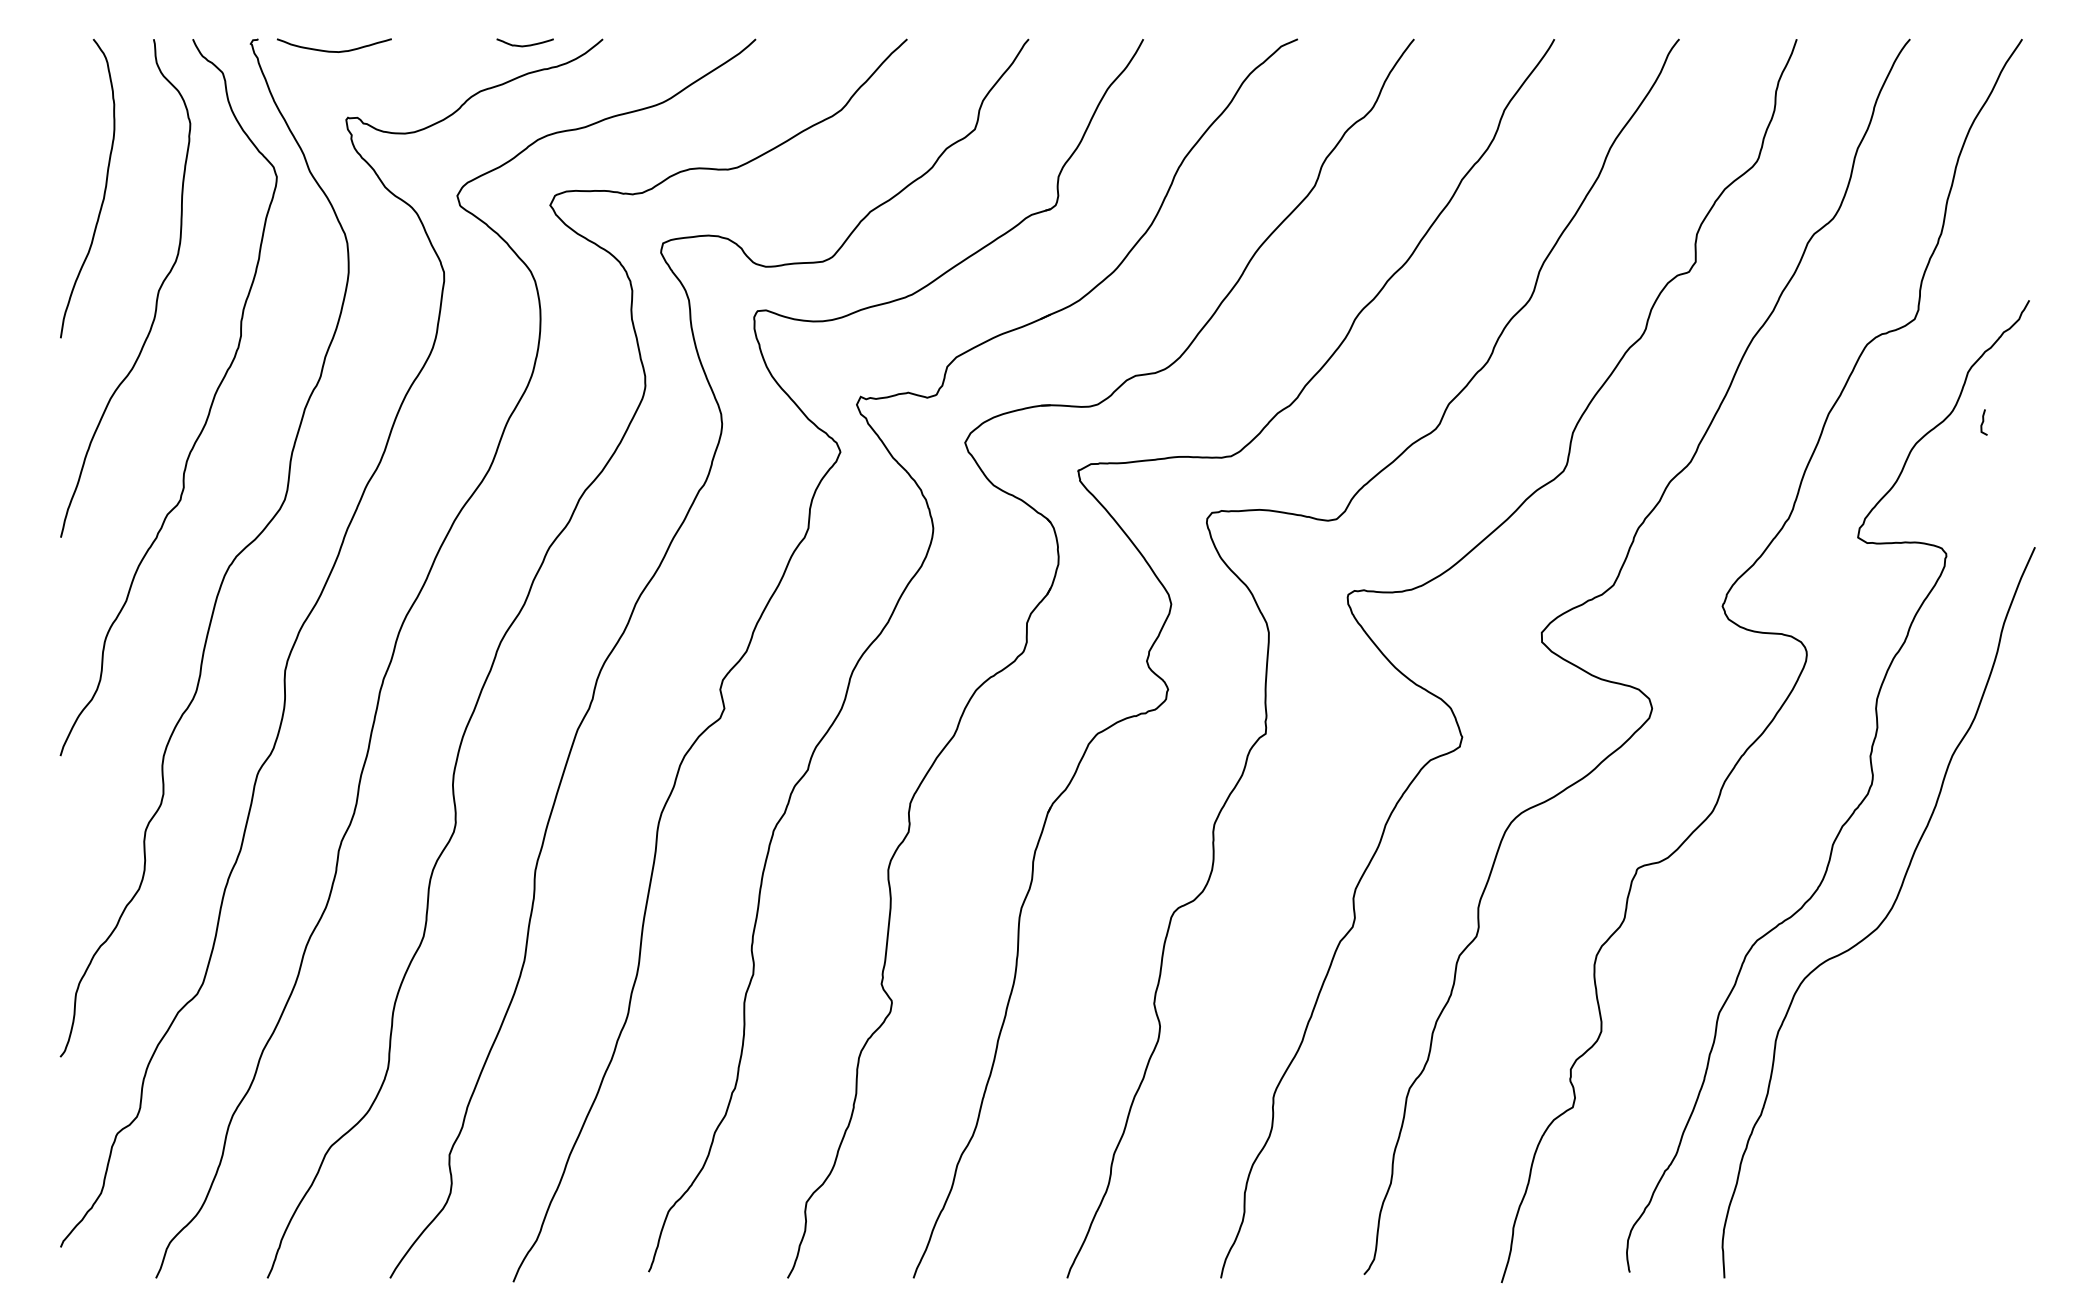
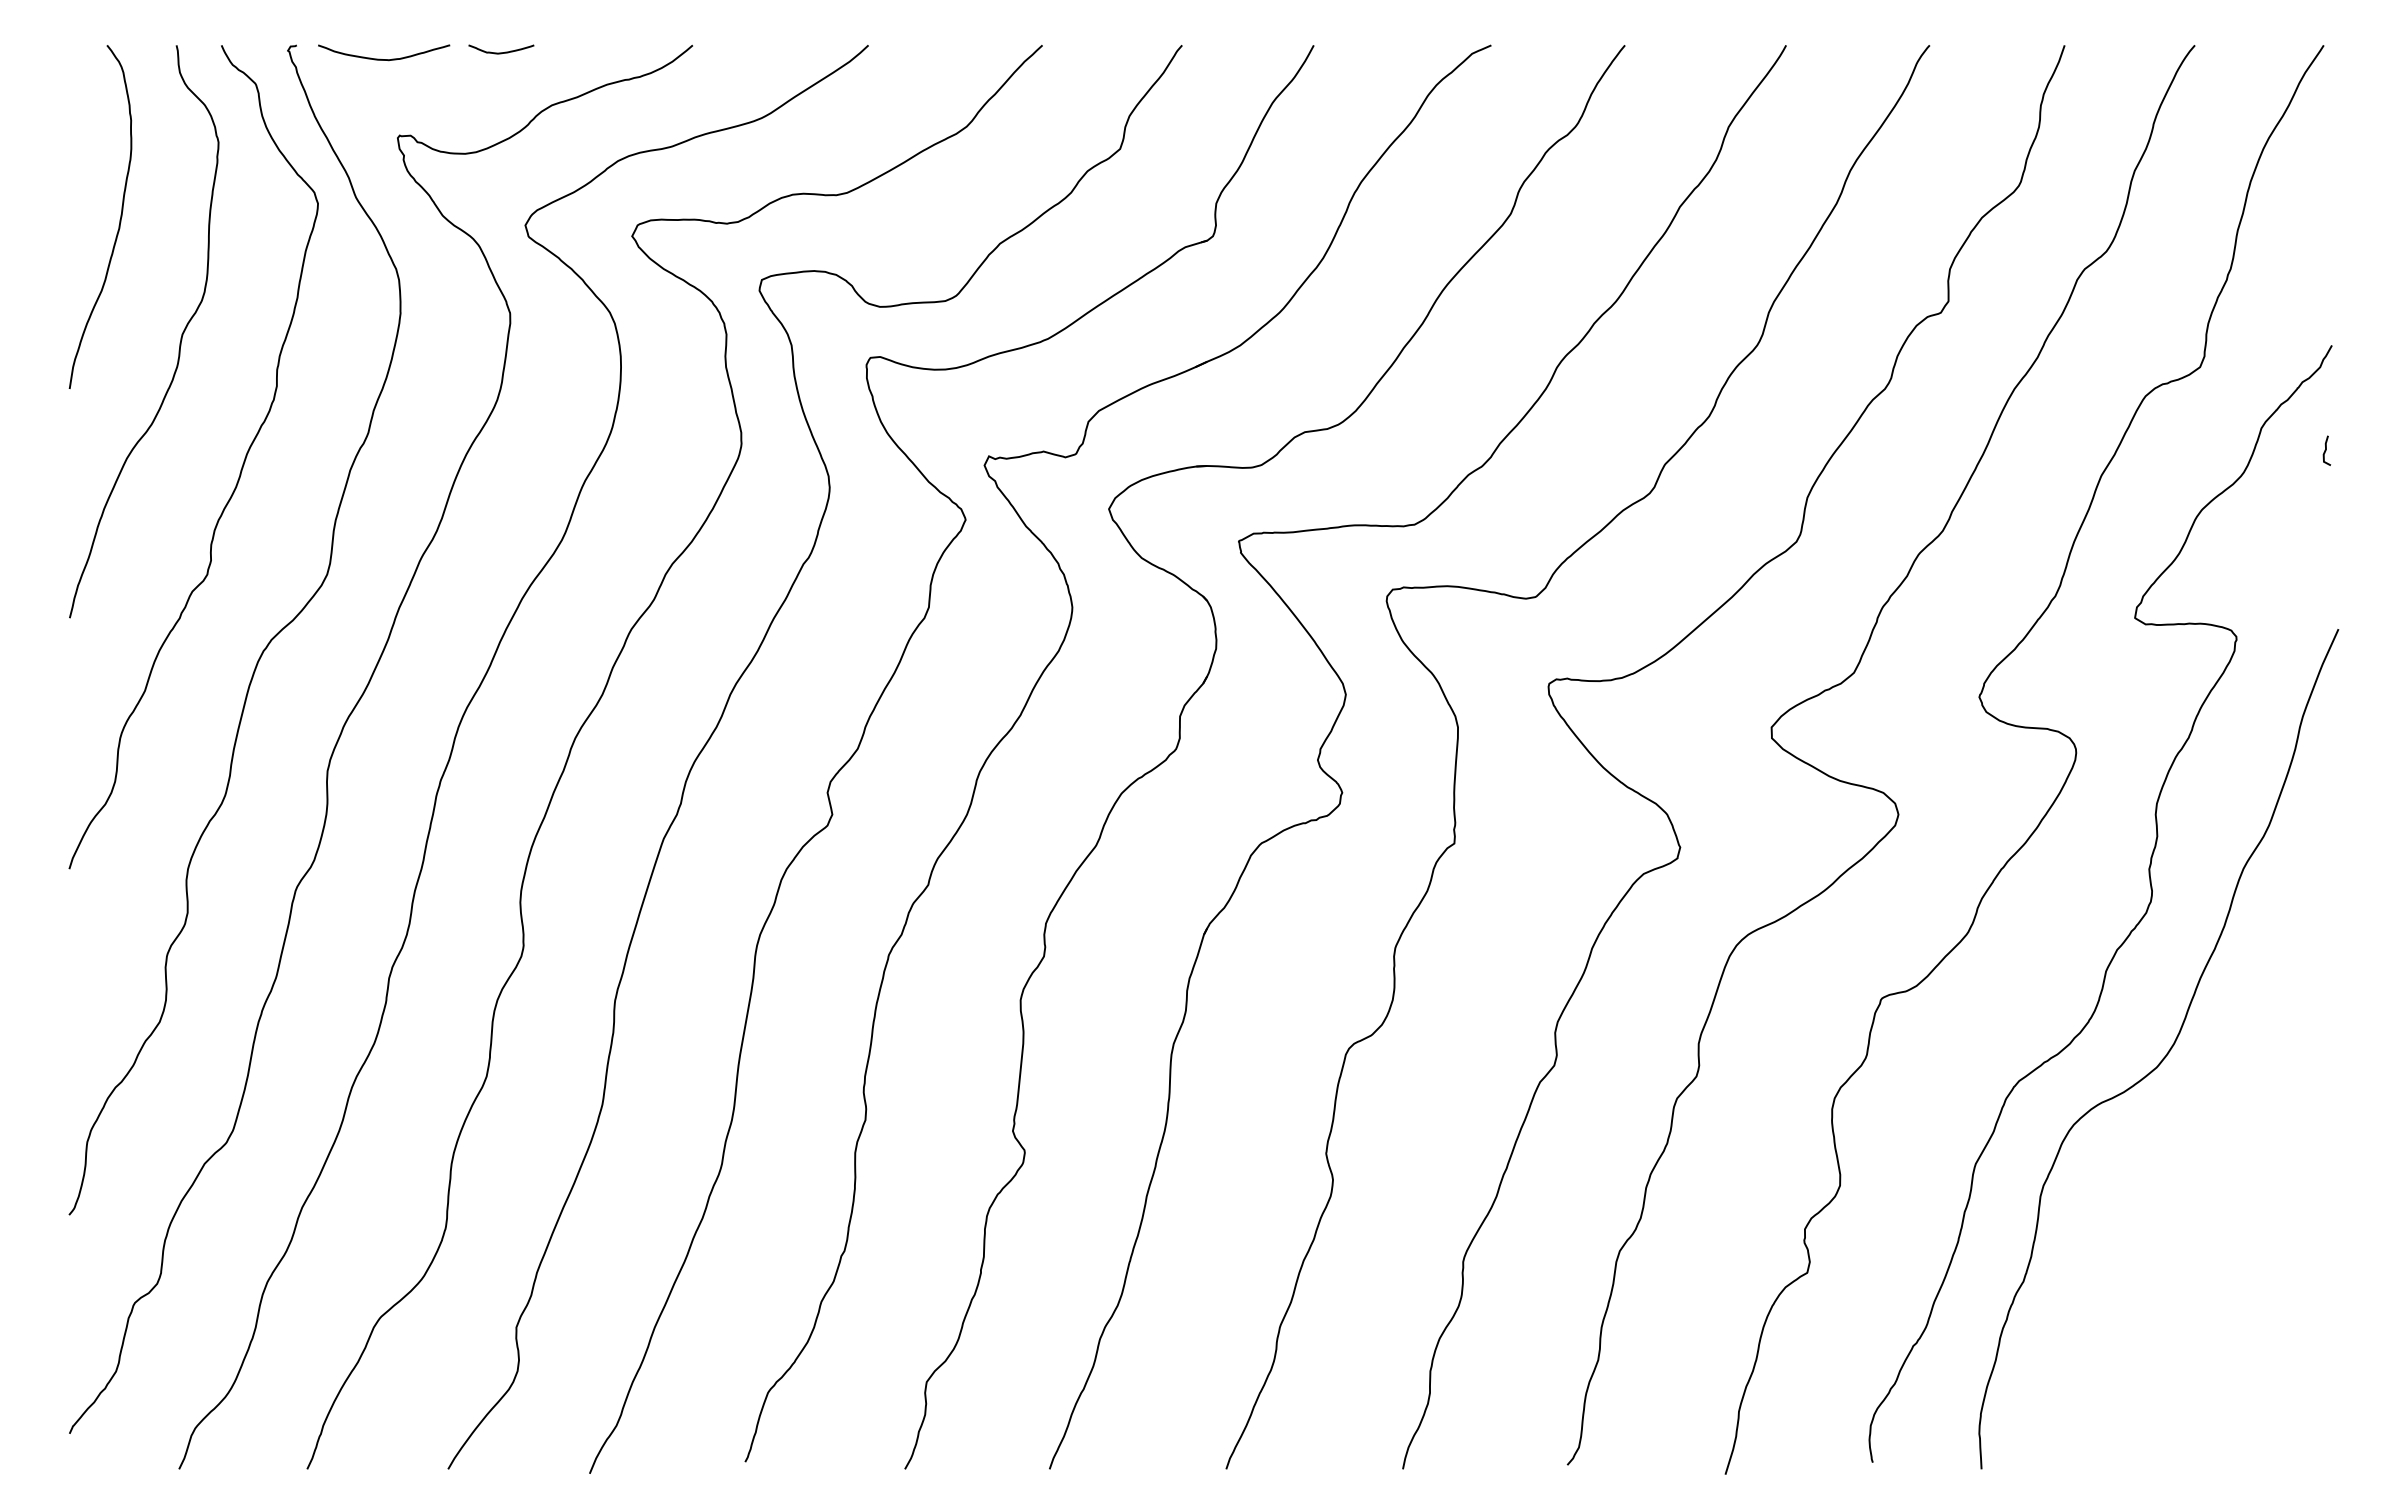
curve: (525, 45) -> (501, 52), moved
curve: (1983, 422) -> (2326, 450), moved

